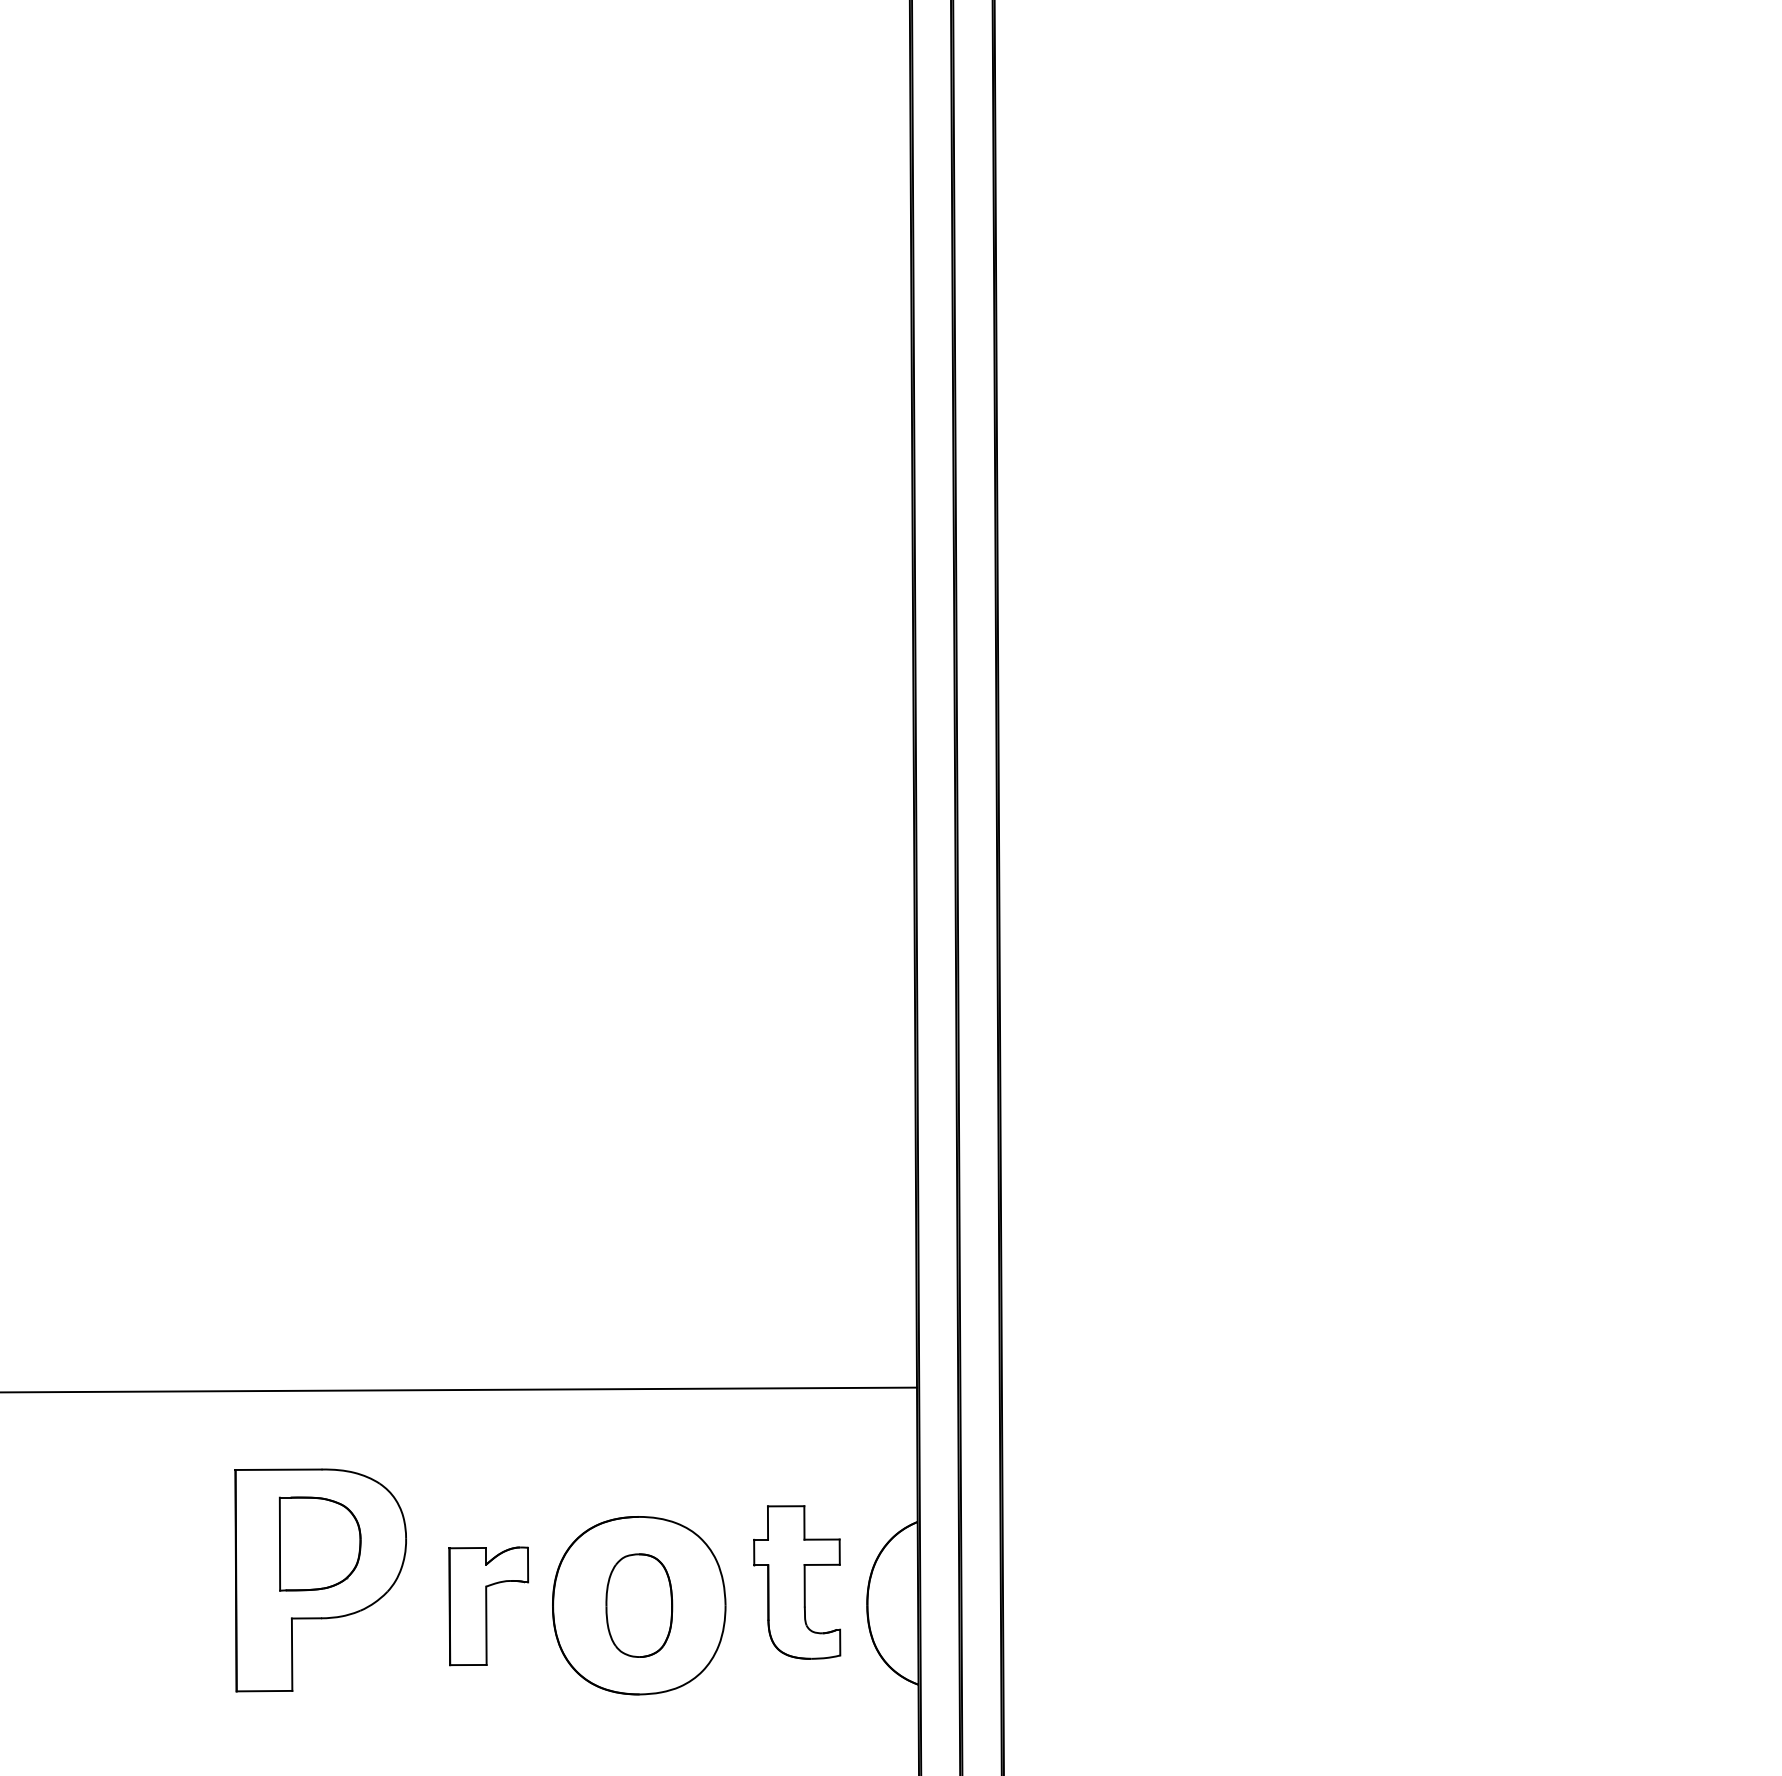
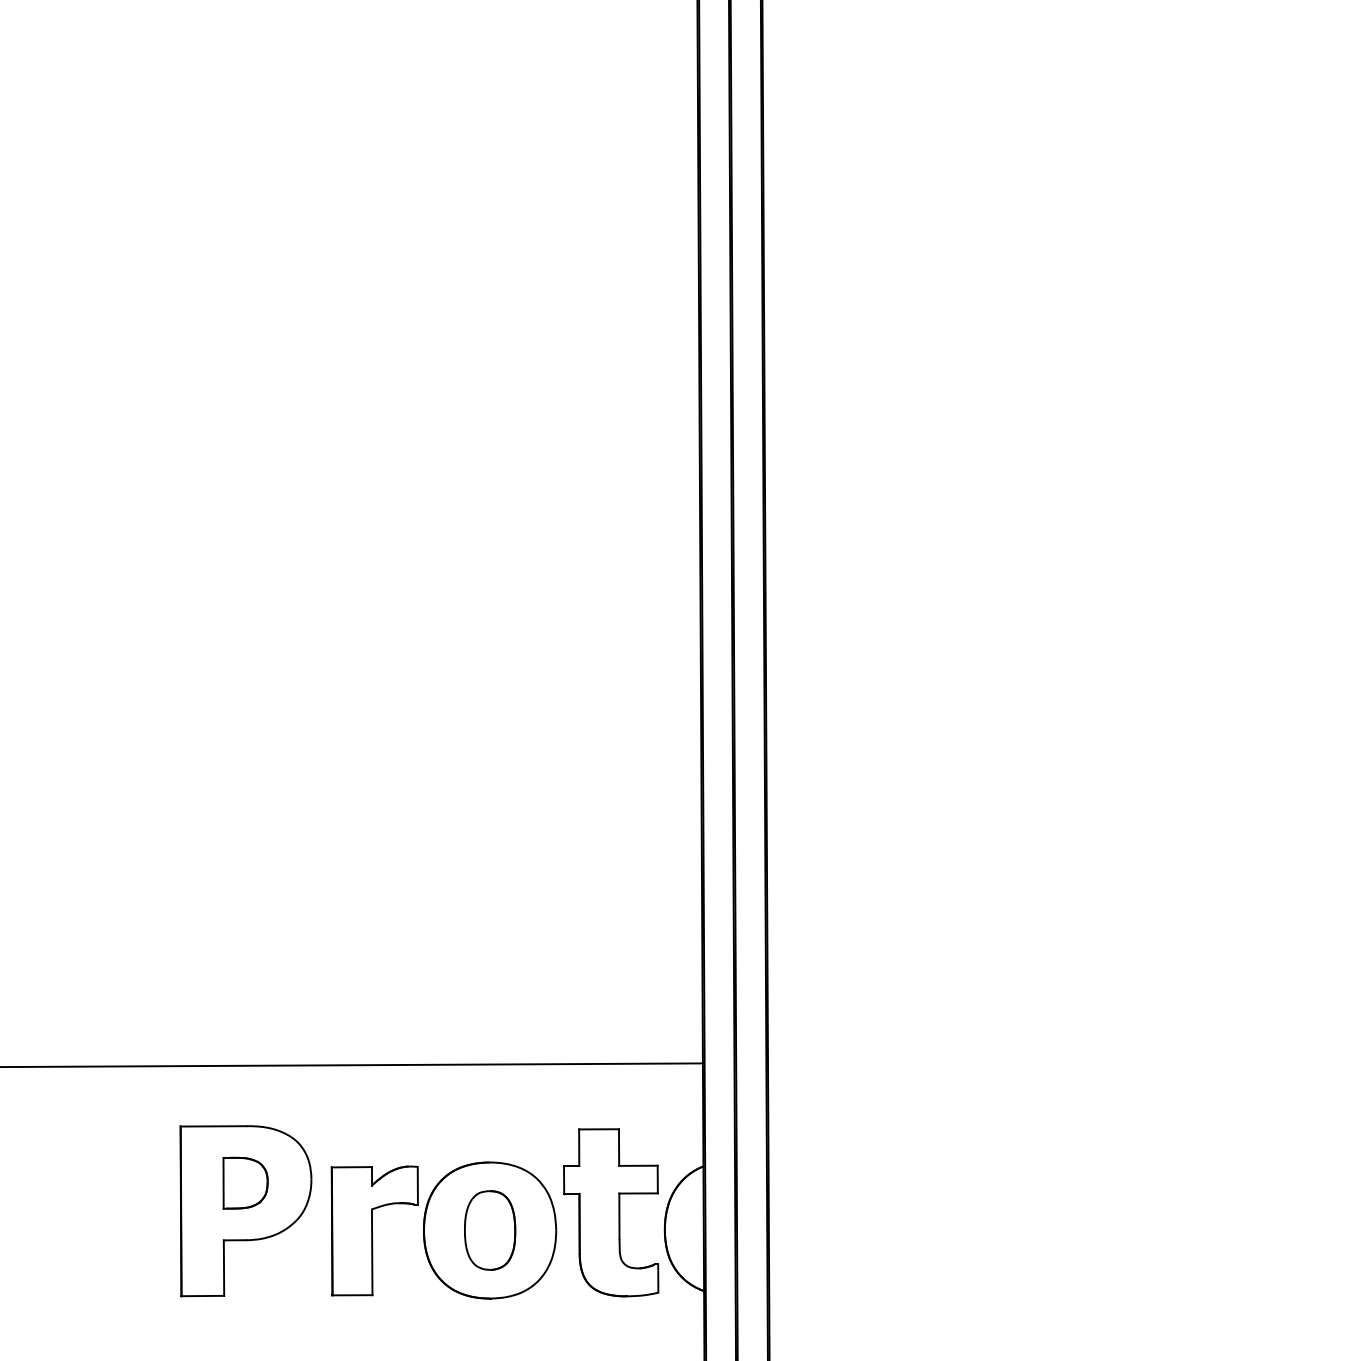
part: (320, 1543) -> (245, 1182), size x0.71
part: (796, 1582) -> (610, 1212), size x1.43
part: (488, 1606) -> (374, 1231), size x1.43

